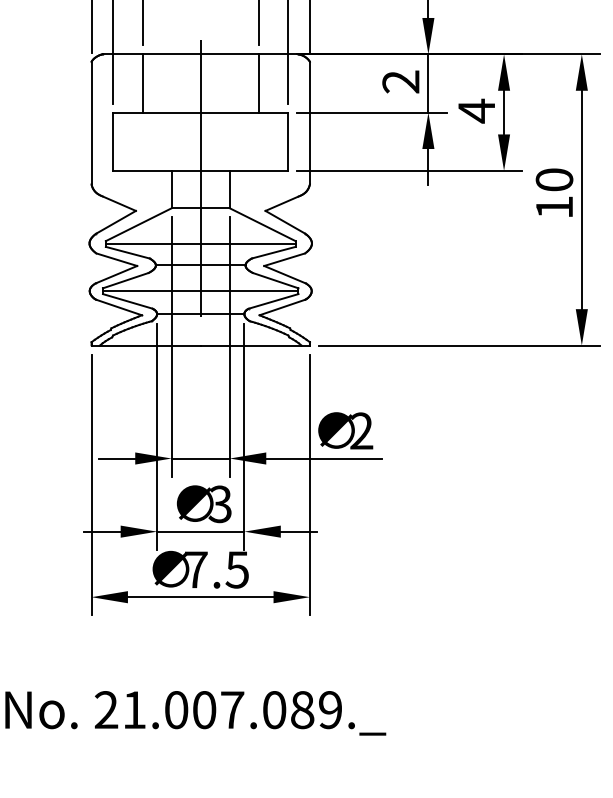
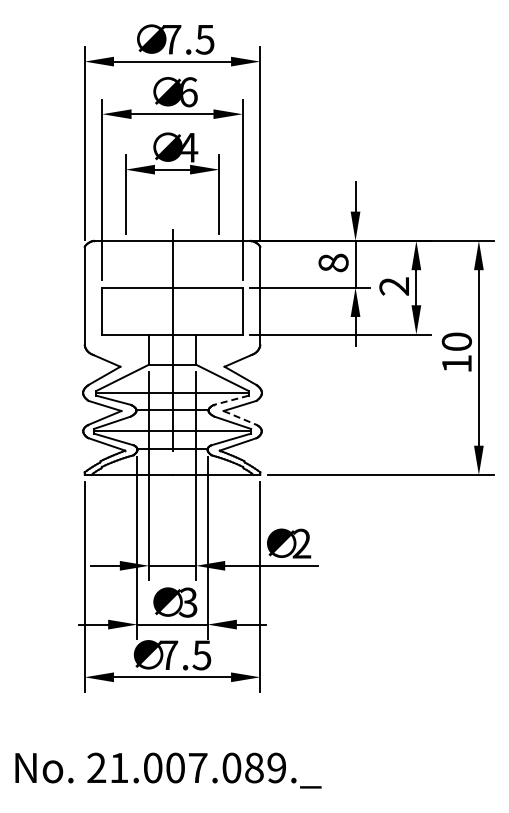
text: (400, 81) -> (333, 262), 2 -> 8
line: (142, 82) -> (125, 263), removed
line: (259, 82) -> (219, 263), removed
text: (475, 111) -> (393, 286), 4 -> 2
line: (272, 252) -> (230, 400), solid -> dashed
line: (285, 275) -> (240, 418), solid -> dashed

